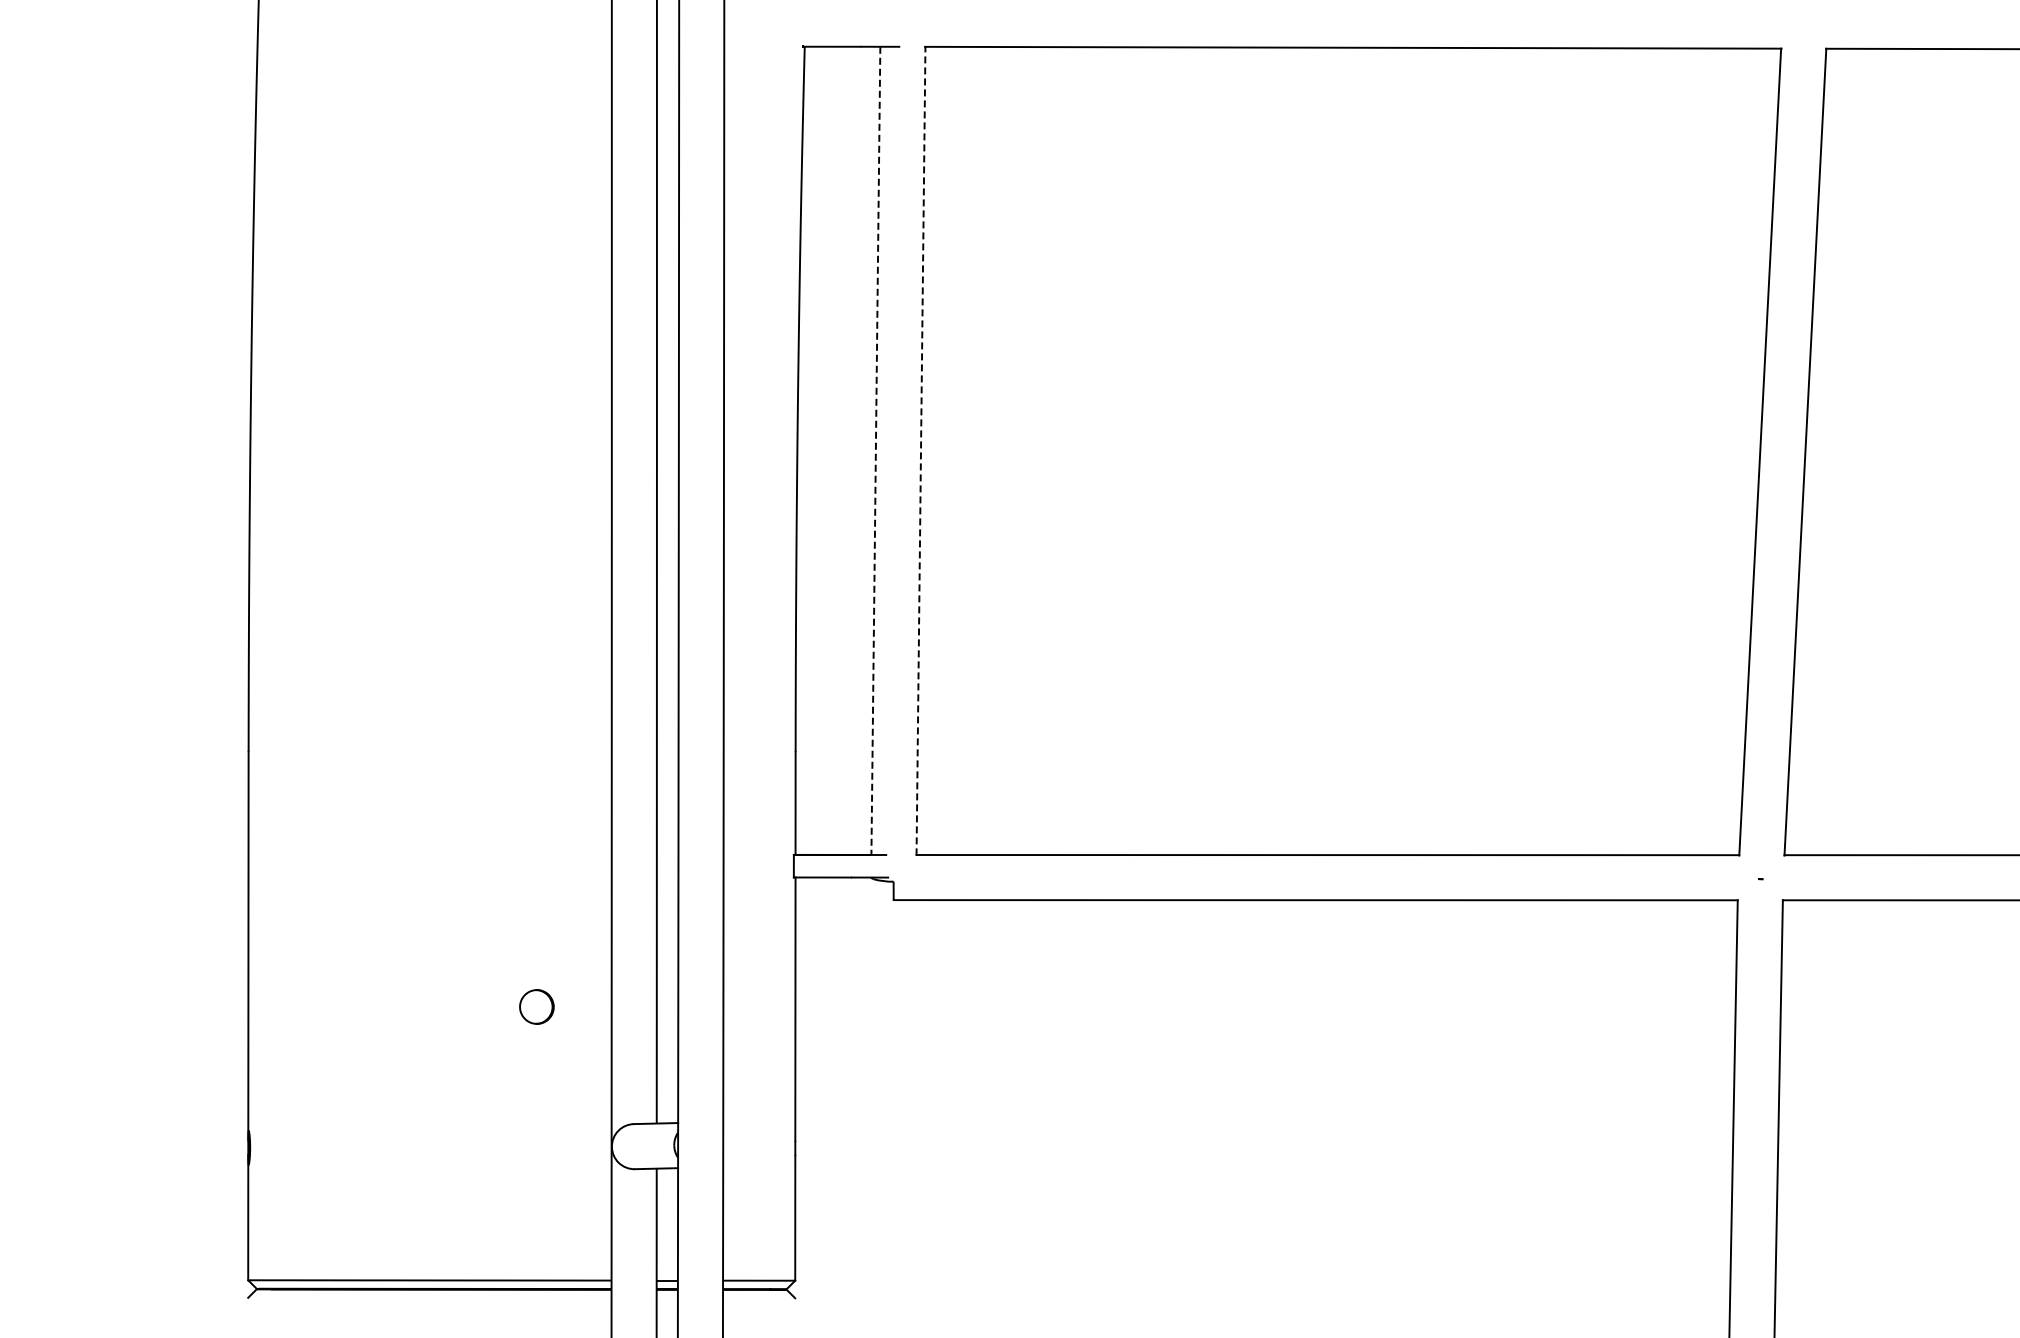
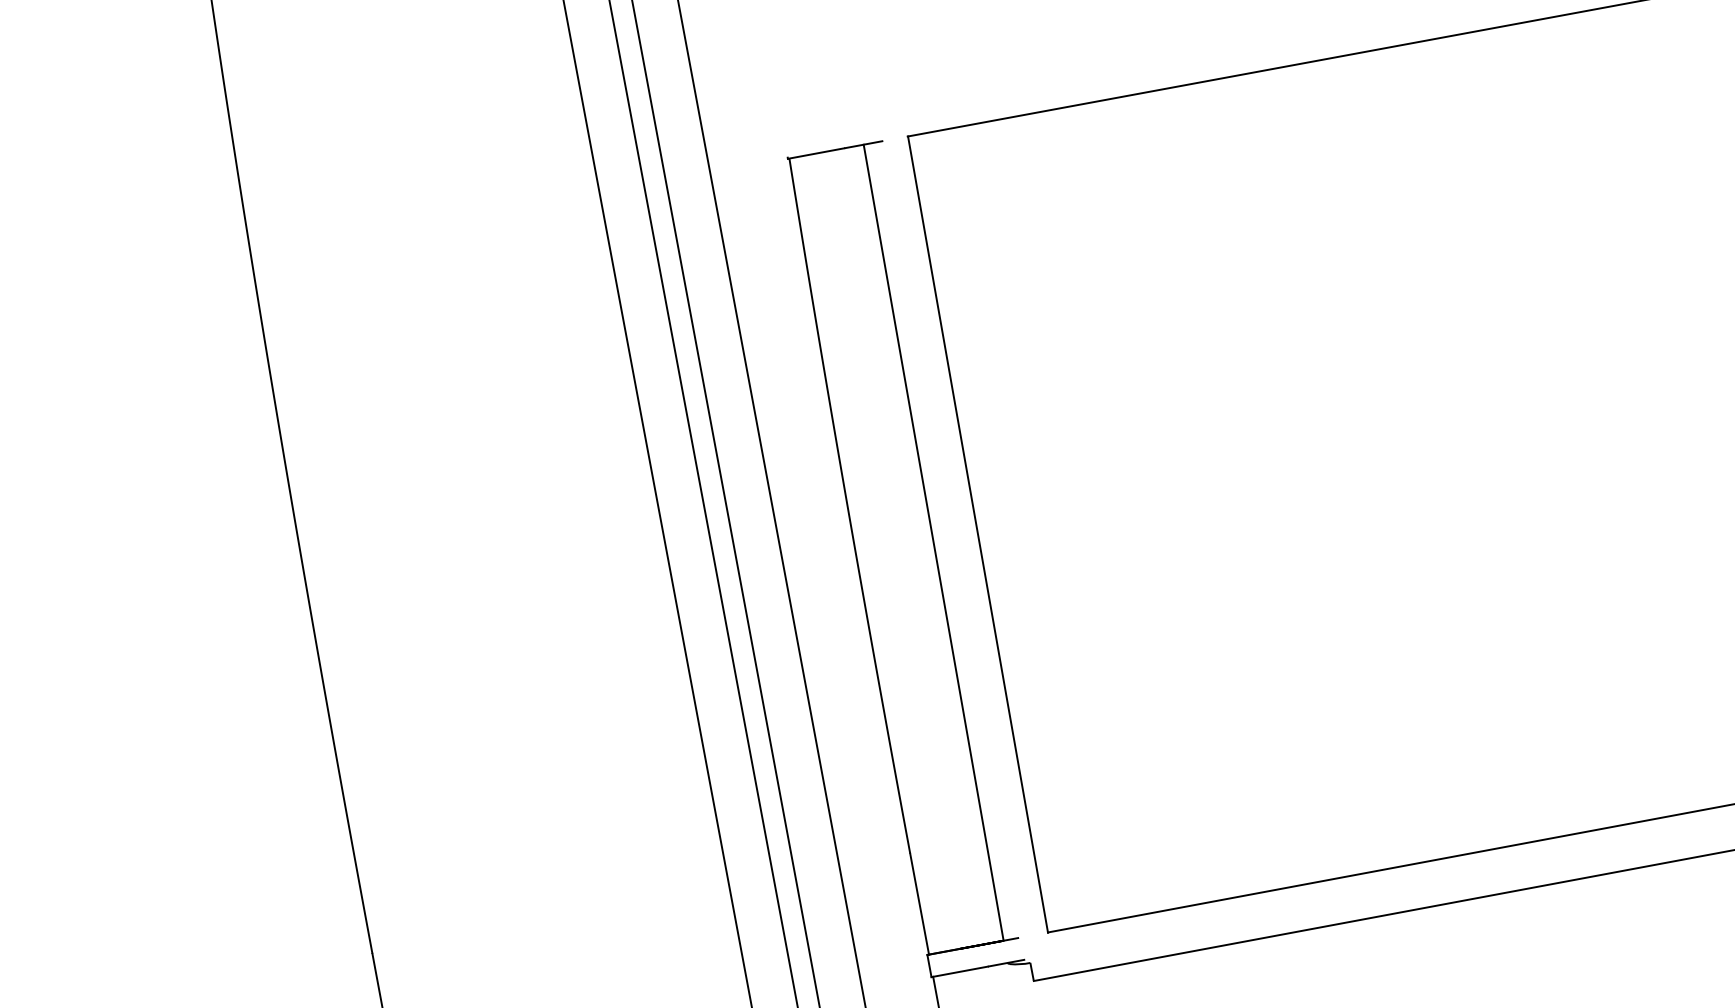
line: (921, 450) -> (978, 533), dashed -> solid
line: (875, 451) -> (933, 543), dashed -> solid

